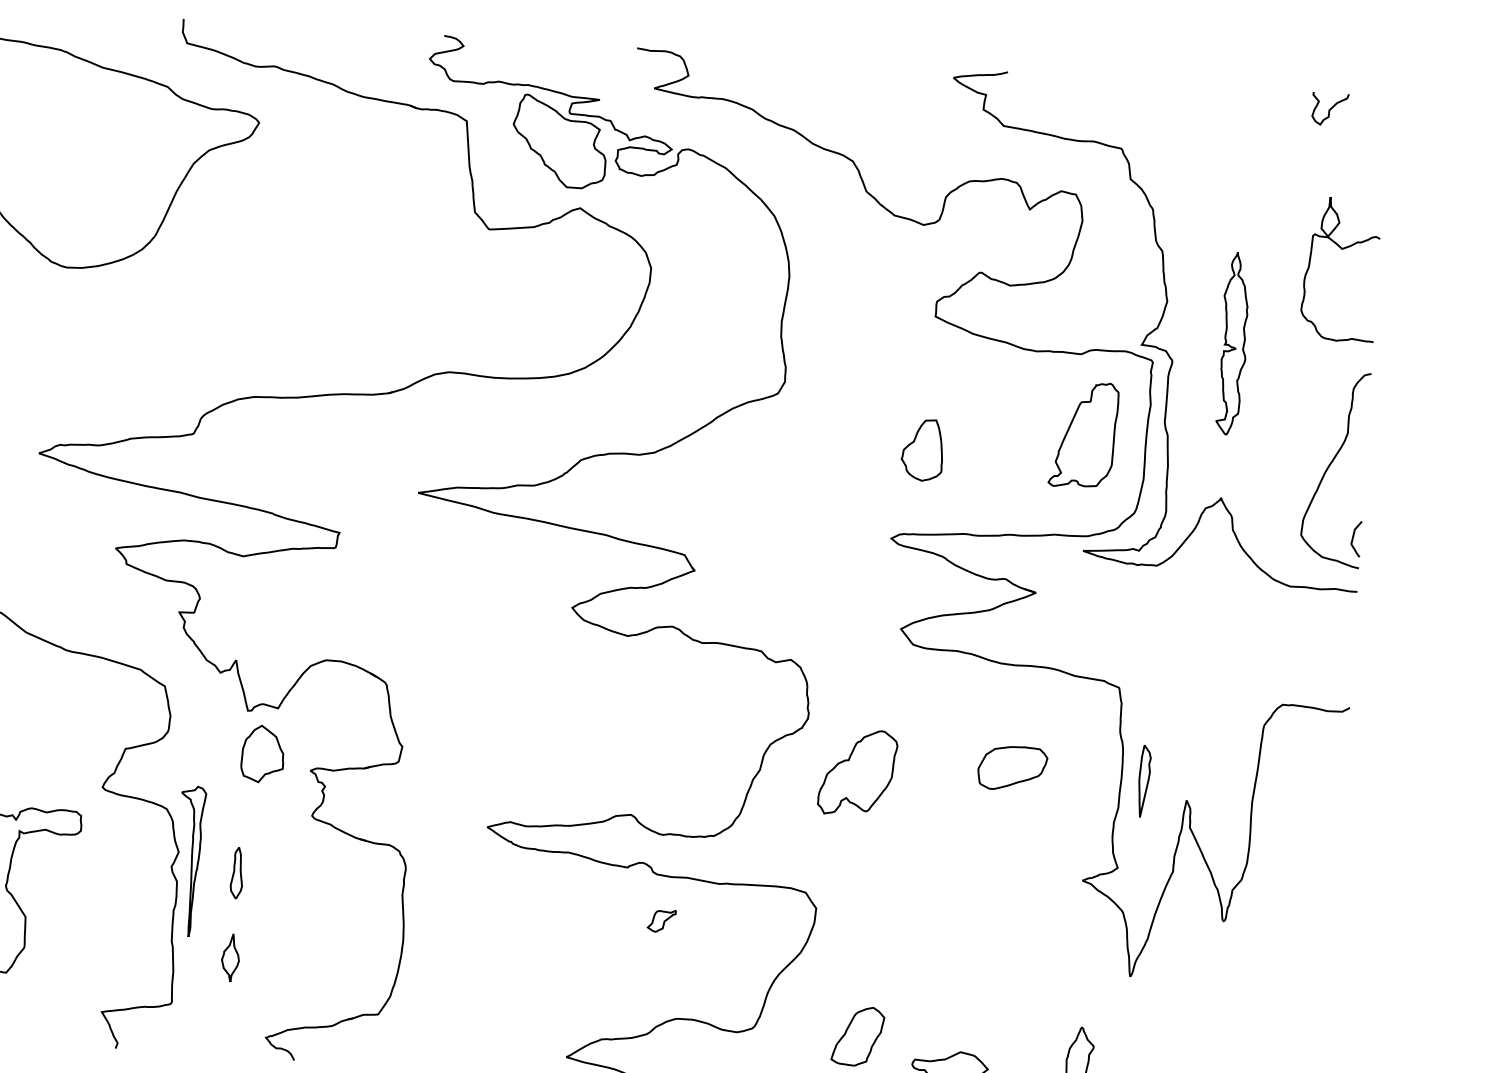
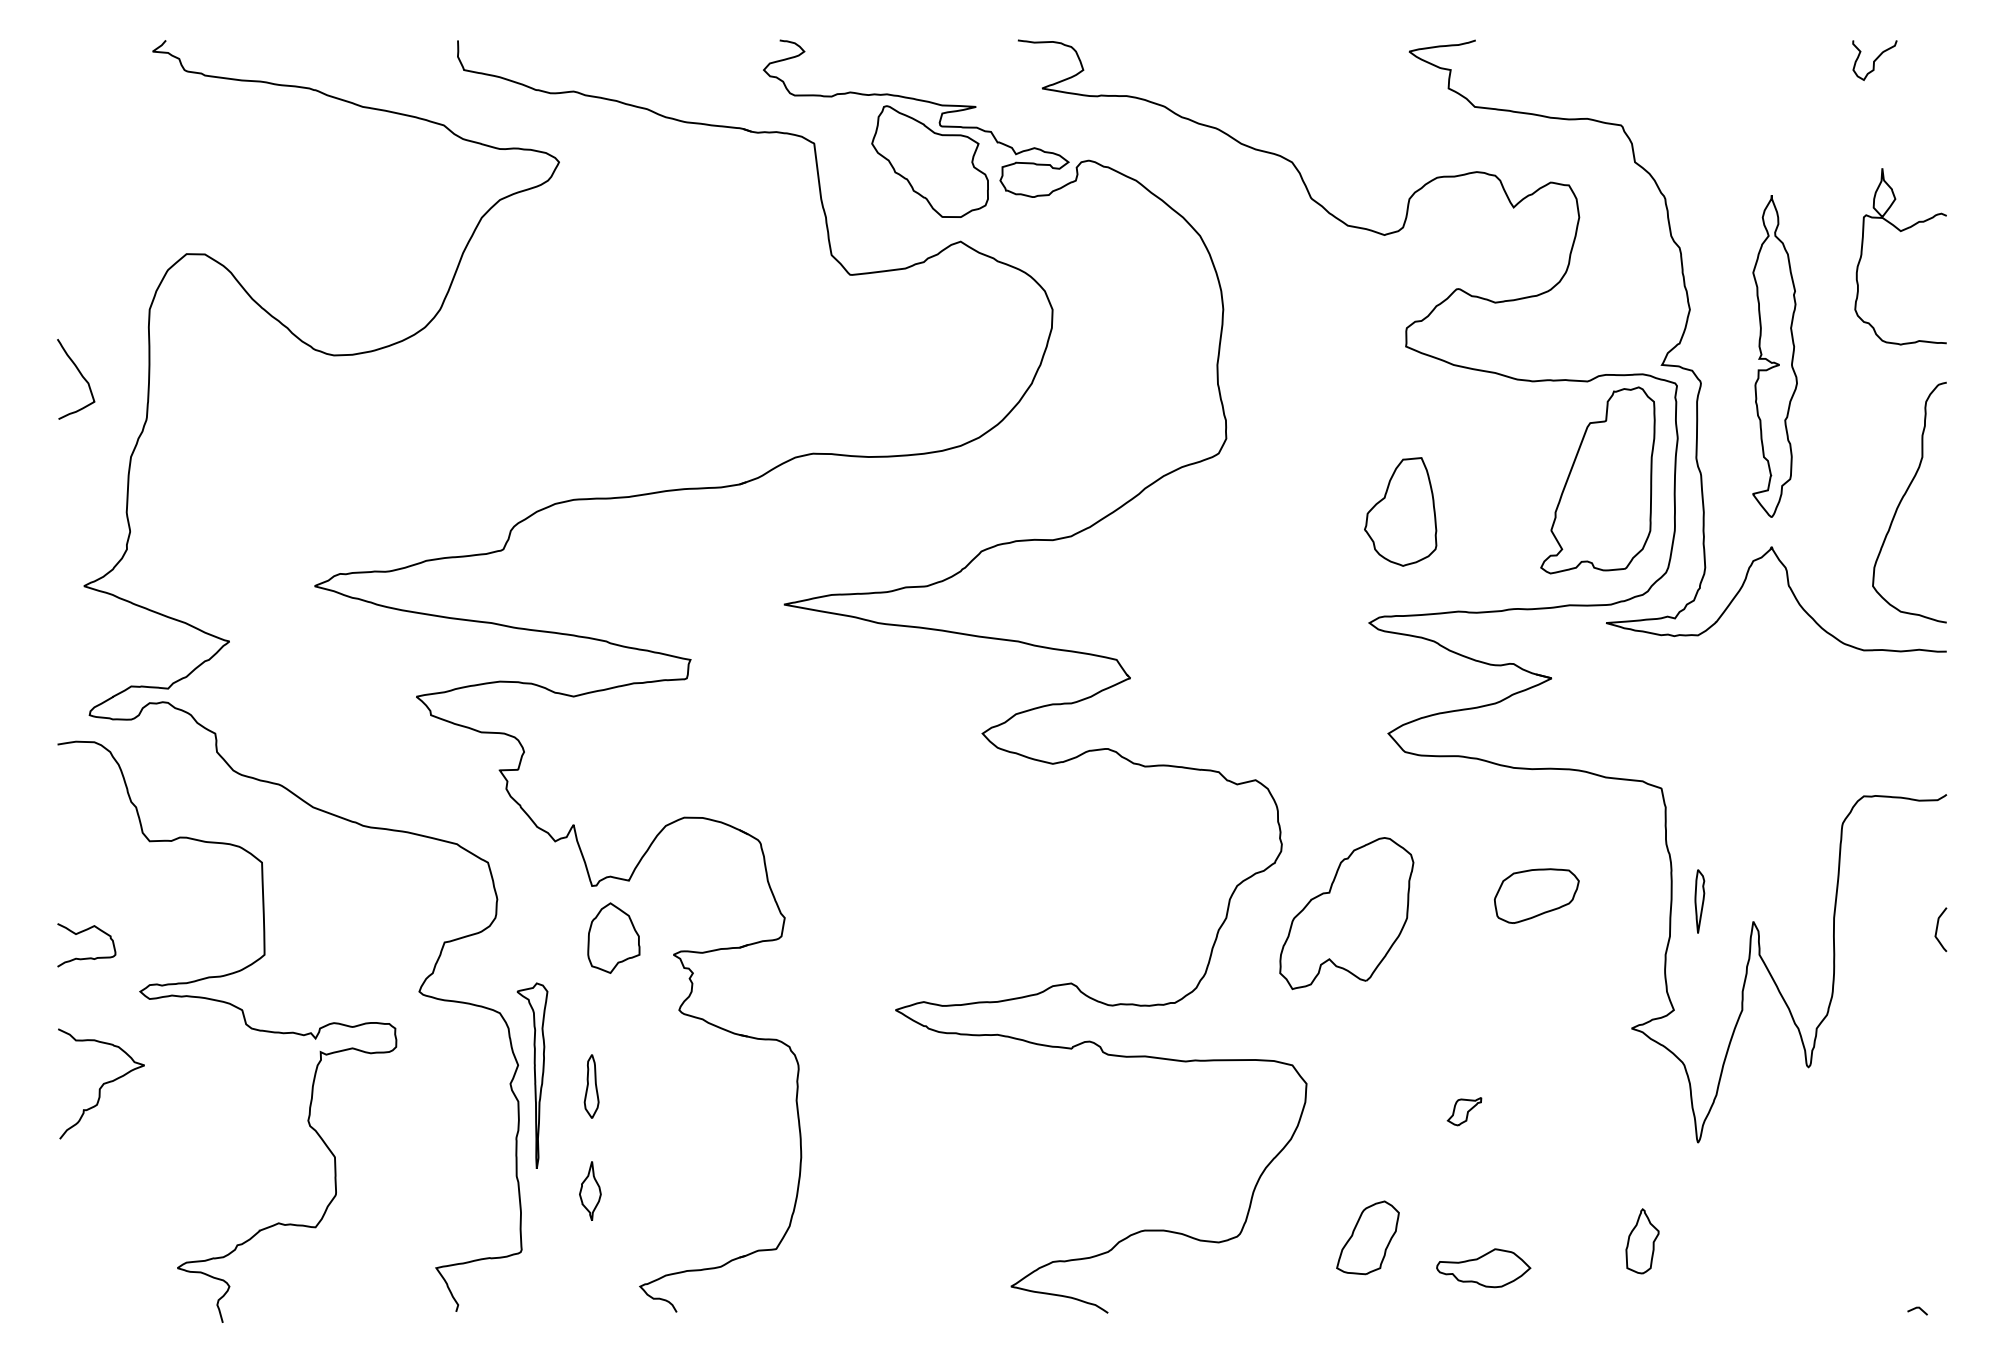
part: (1233, 343) -> (1774, 356), size x1.43
part: (1083, 435) -> (1597, 480), size x1.43
part: (922, 449) -> (1400, 511), size x1.43
curve: (1353, 538) -> (1937, 929), moved
part: (857, 772) -> (1346, 913), size x1.43
part: (1144, 781) -> (1699, 901), size x0.71
part: (661, 920) -> (1464, 1111), moved

